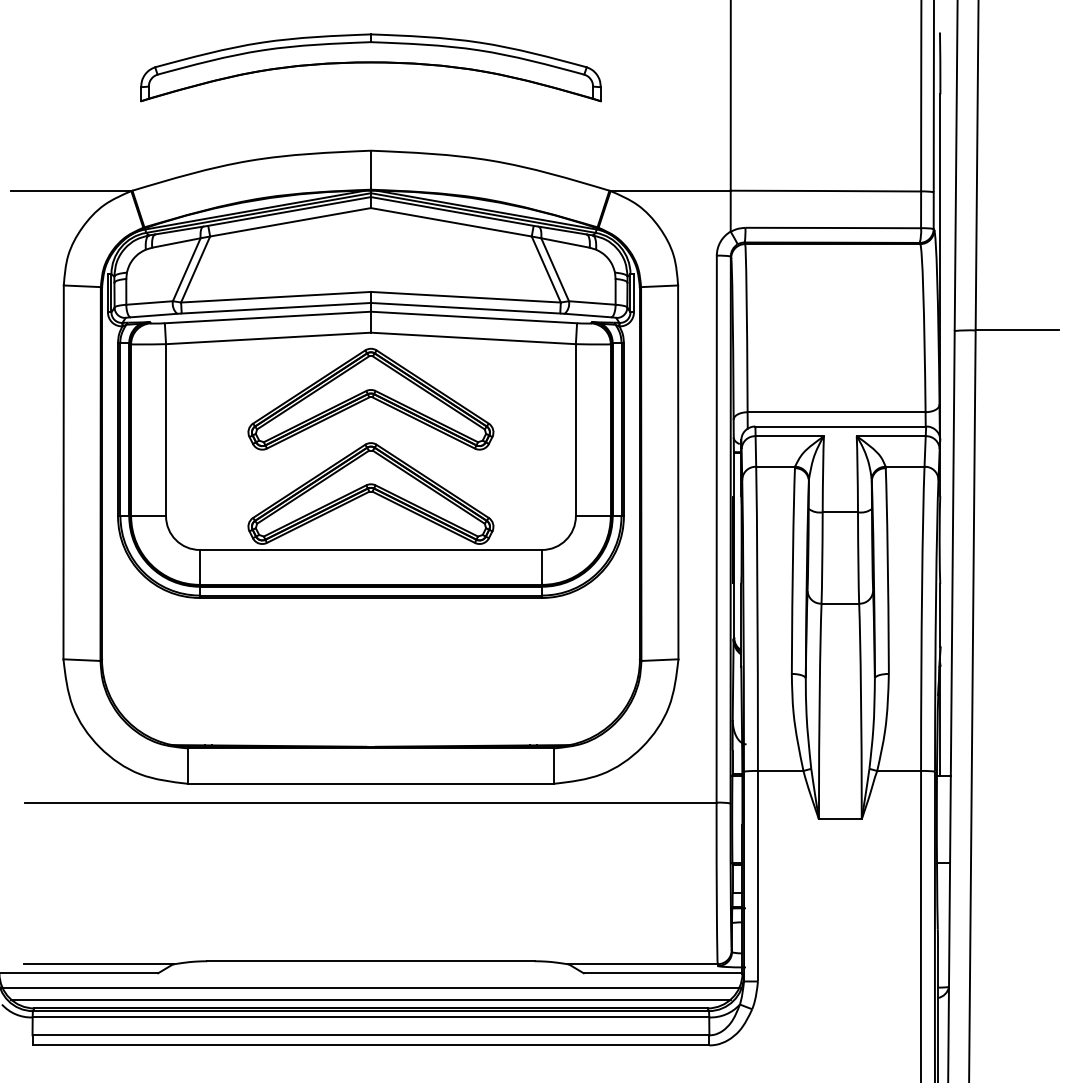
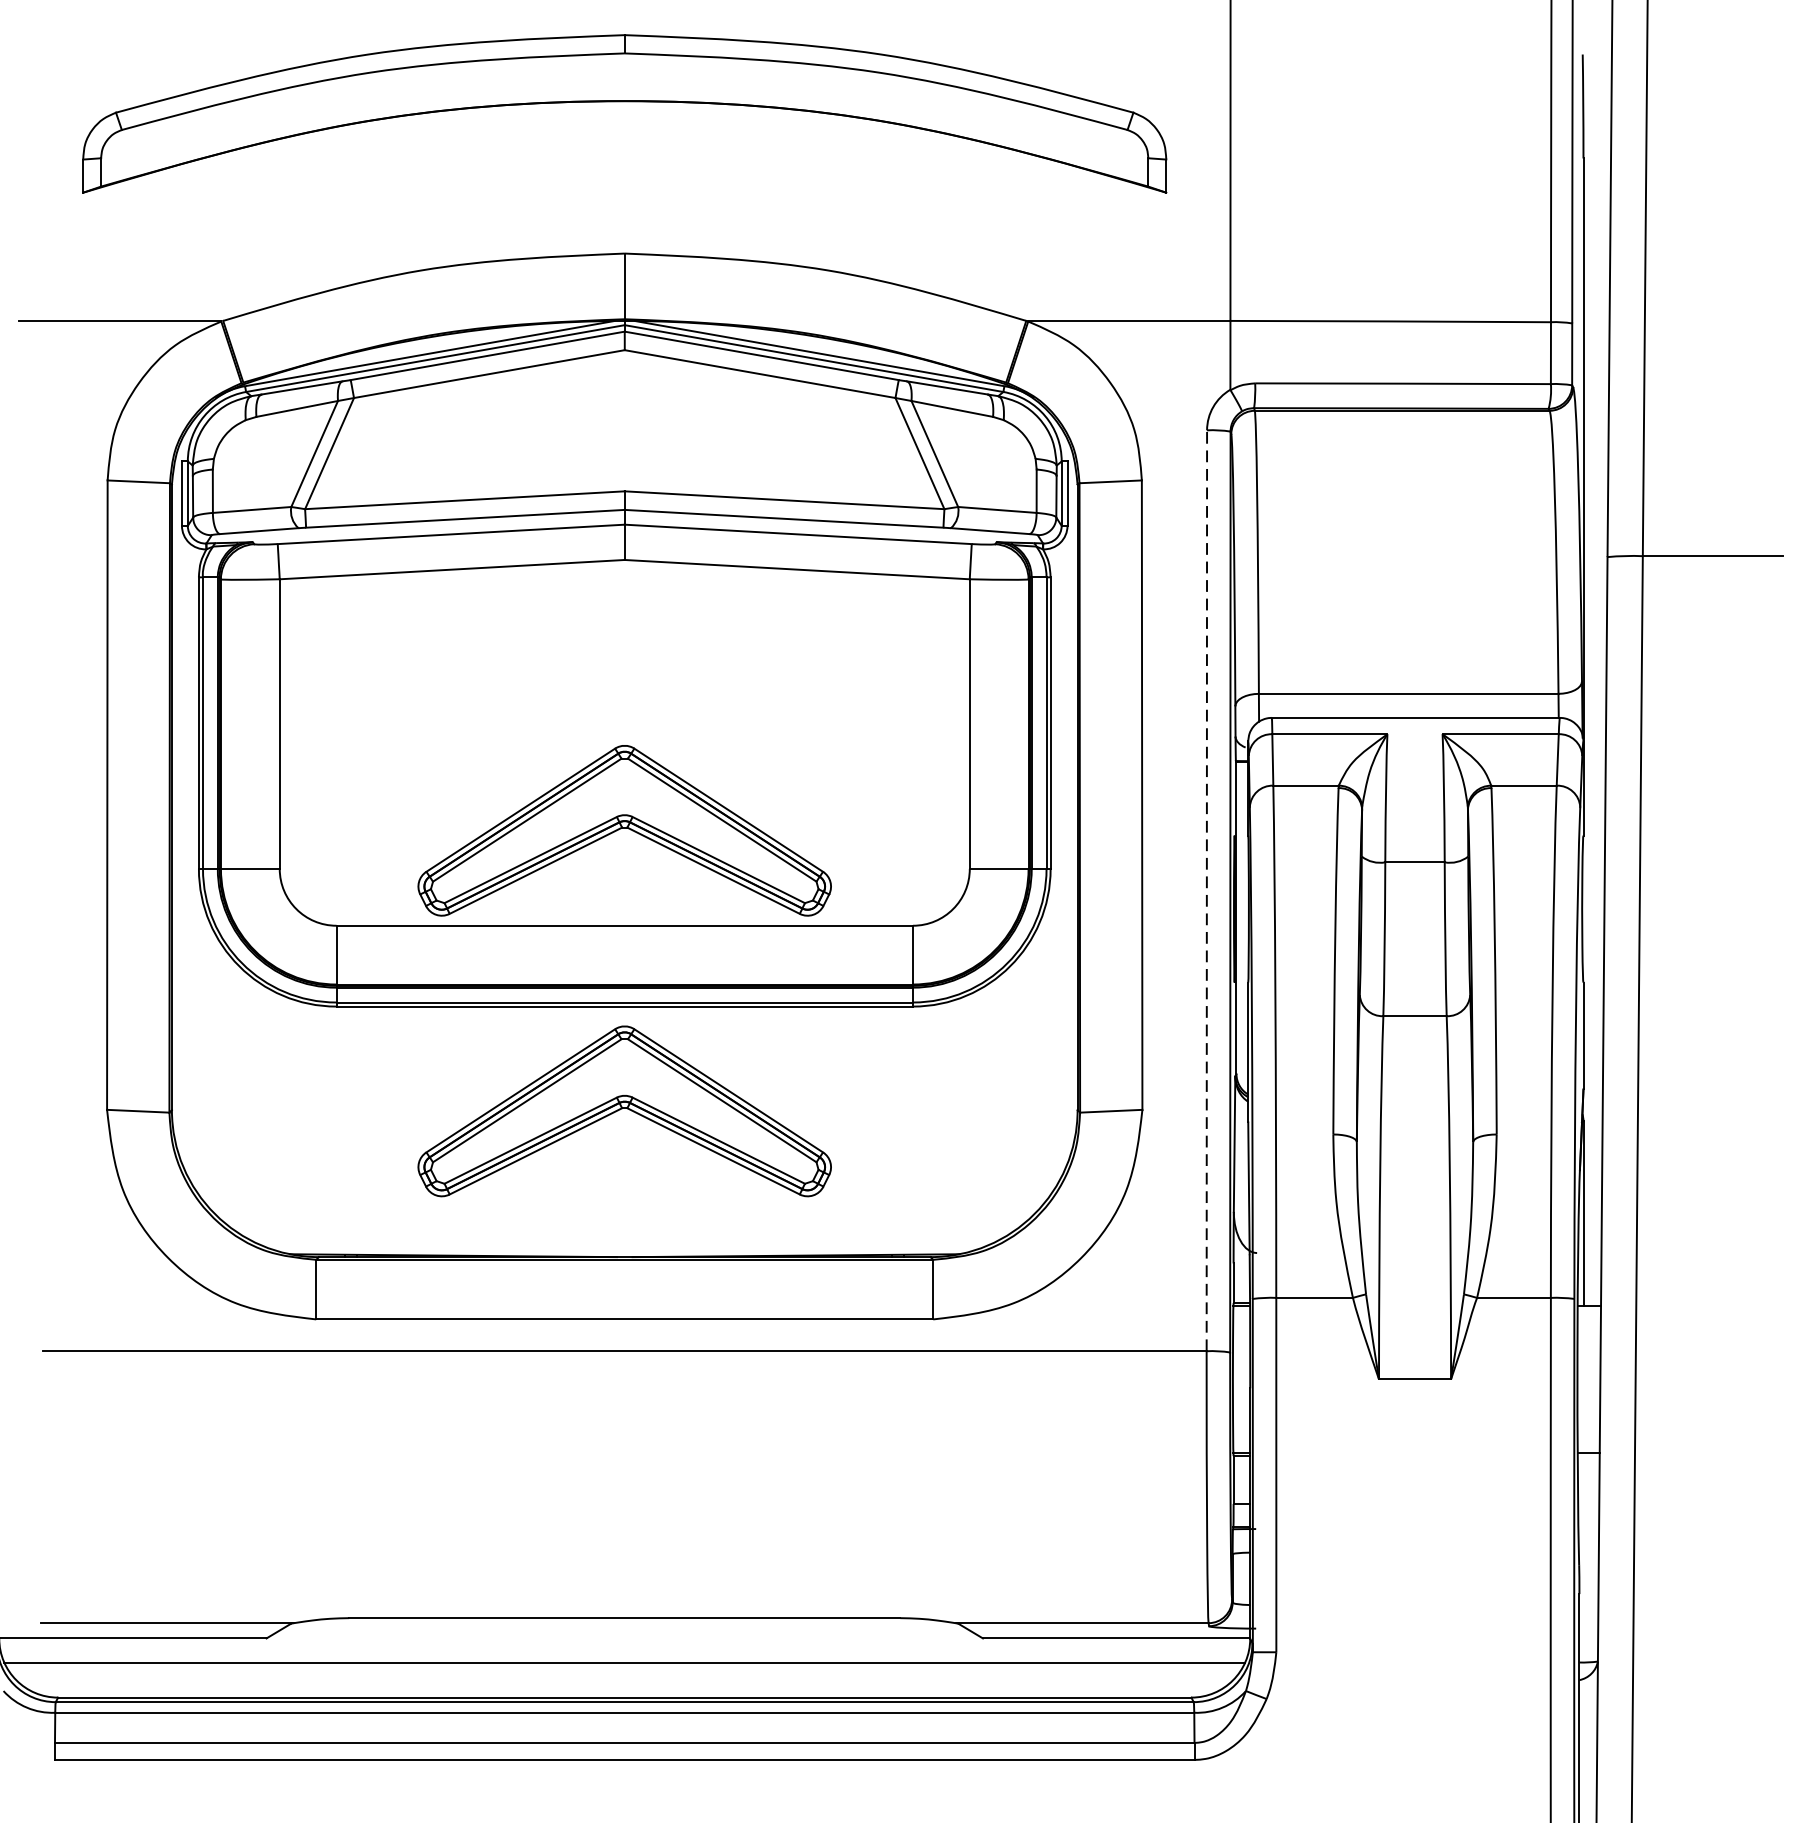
part: (370, 67) -> (623, 113), size x1.4
part: (370, 398) -> (623, 1110), moved
line: (716, 528) -> (1206, 889), solid -> dashed
line: (370, 999) -> (623, 1682), removed

